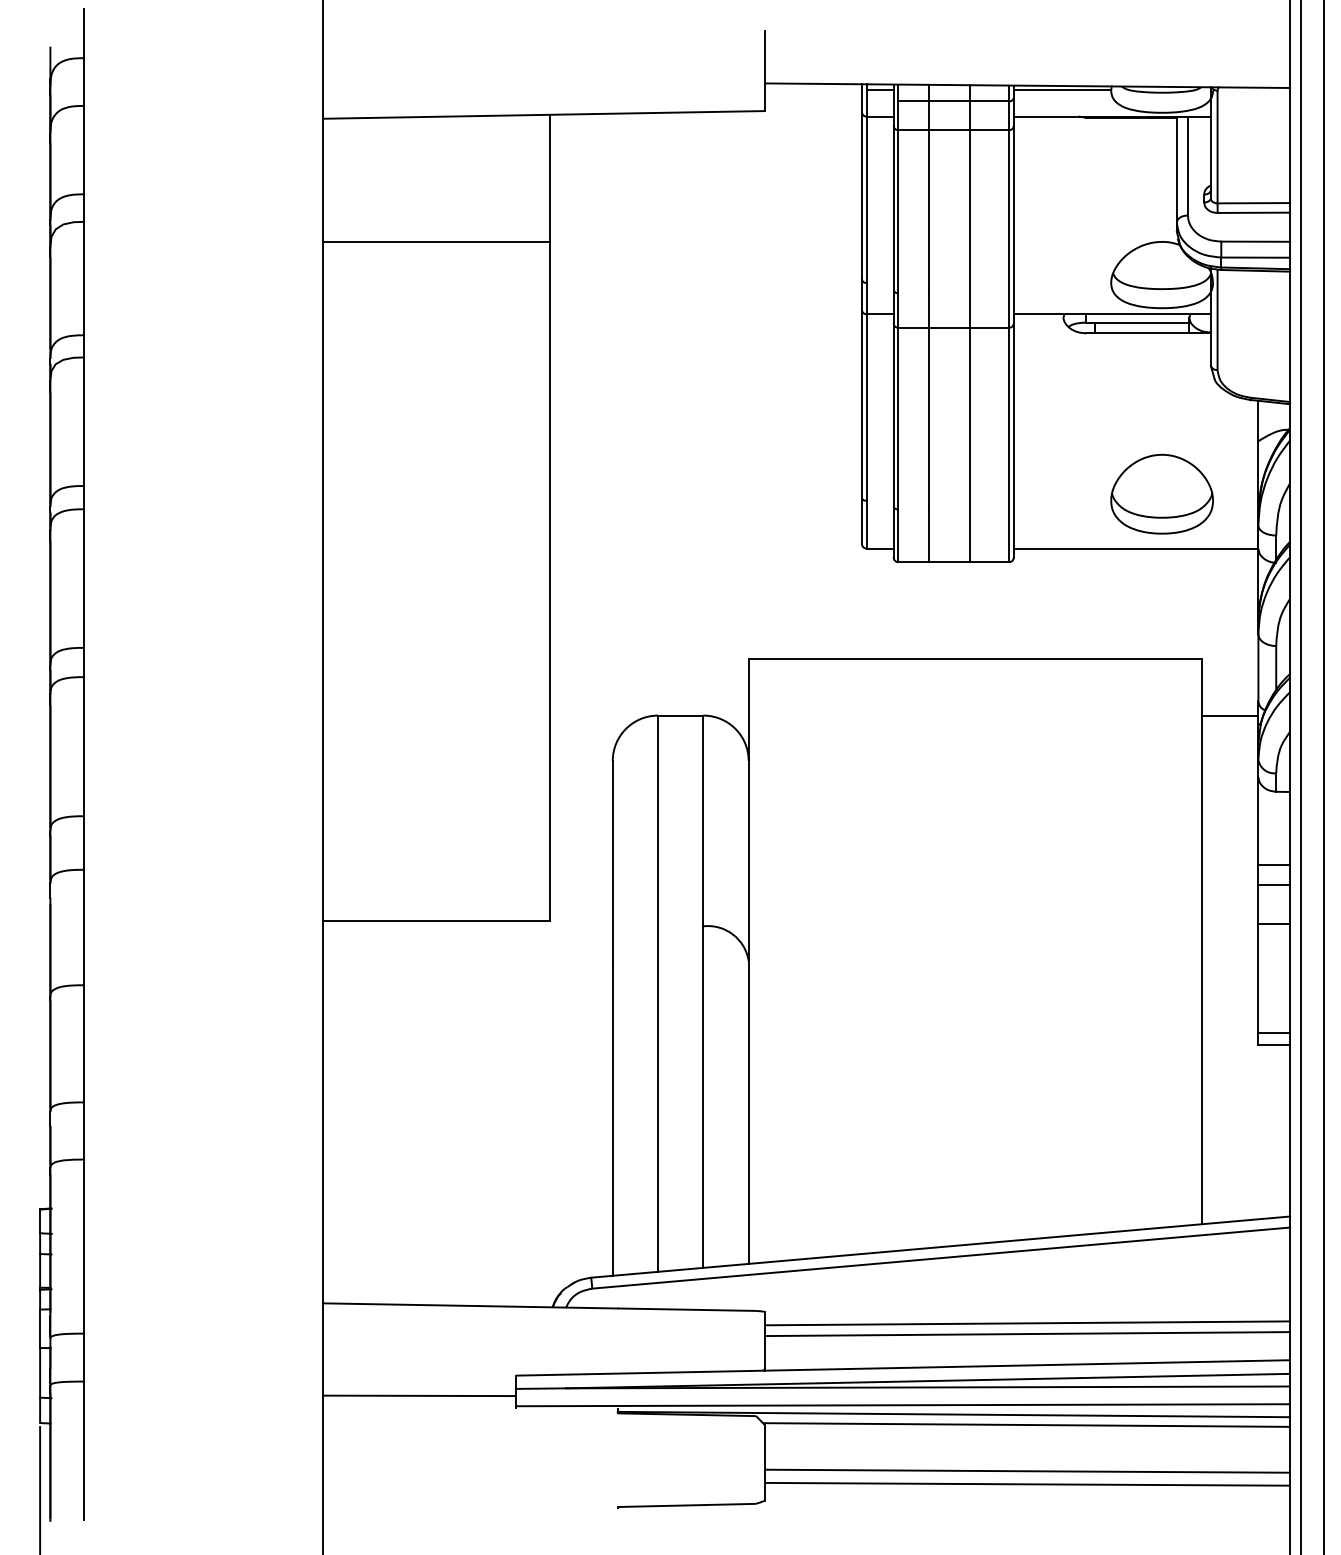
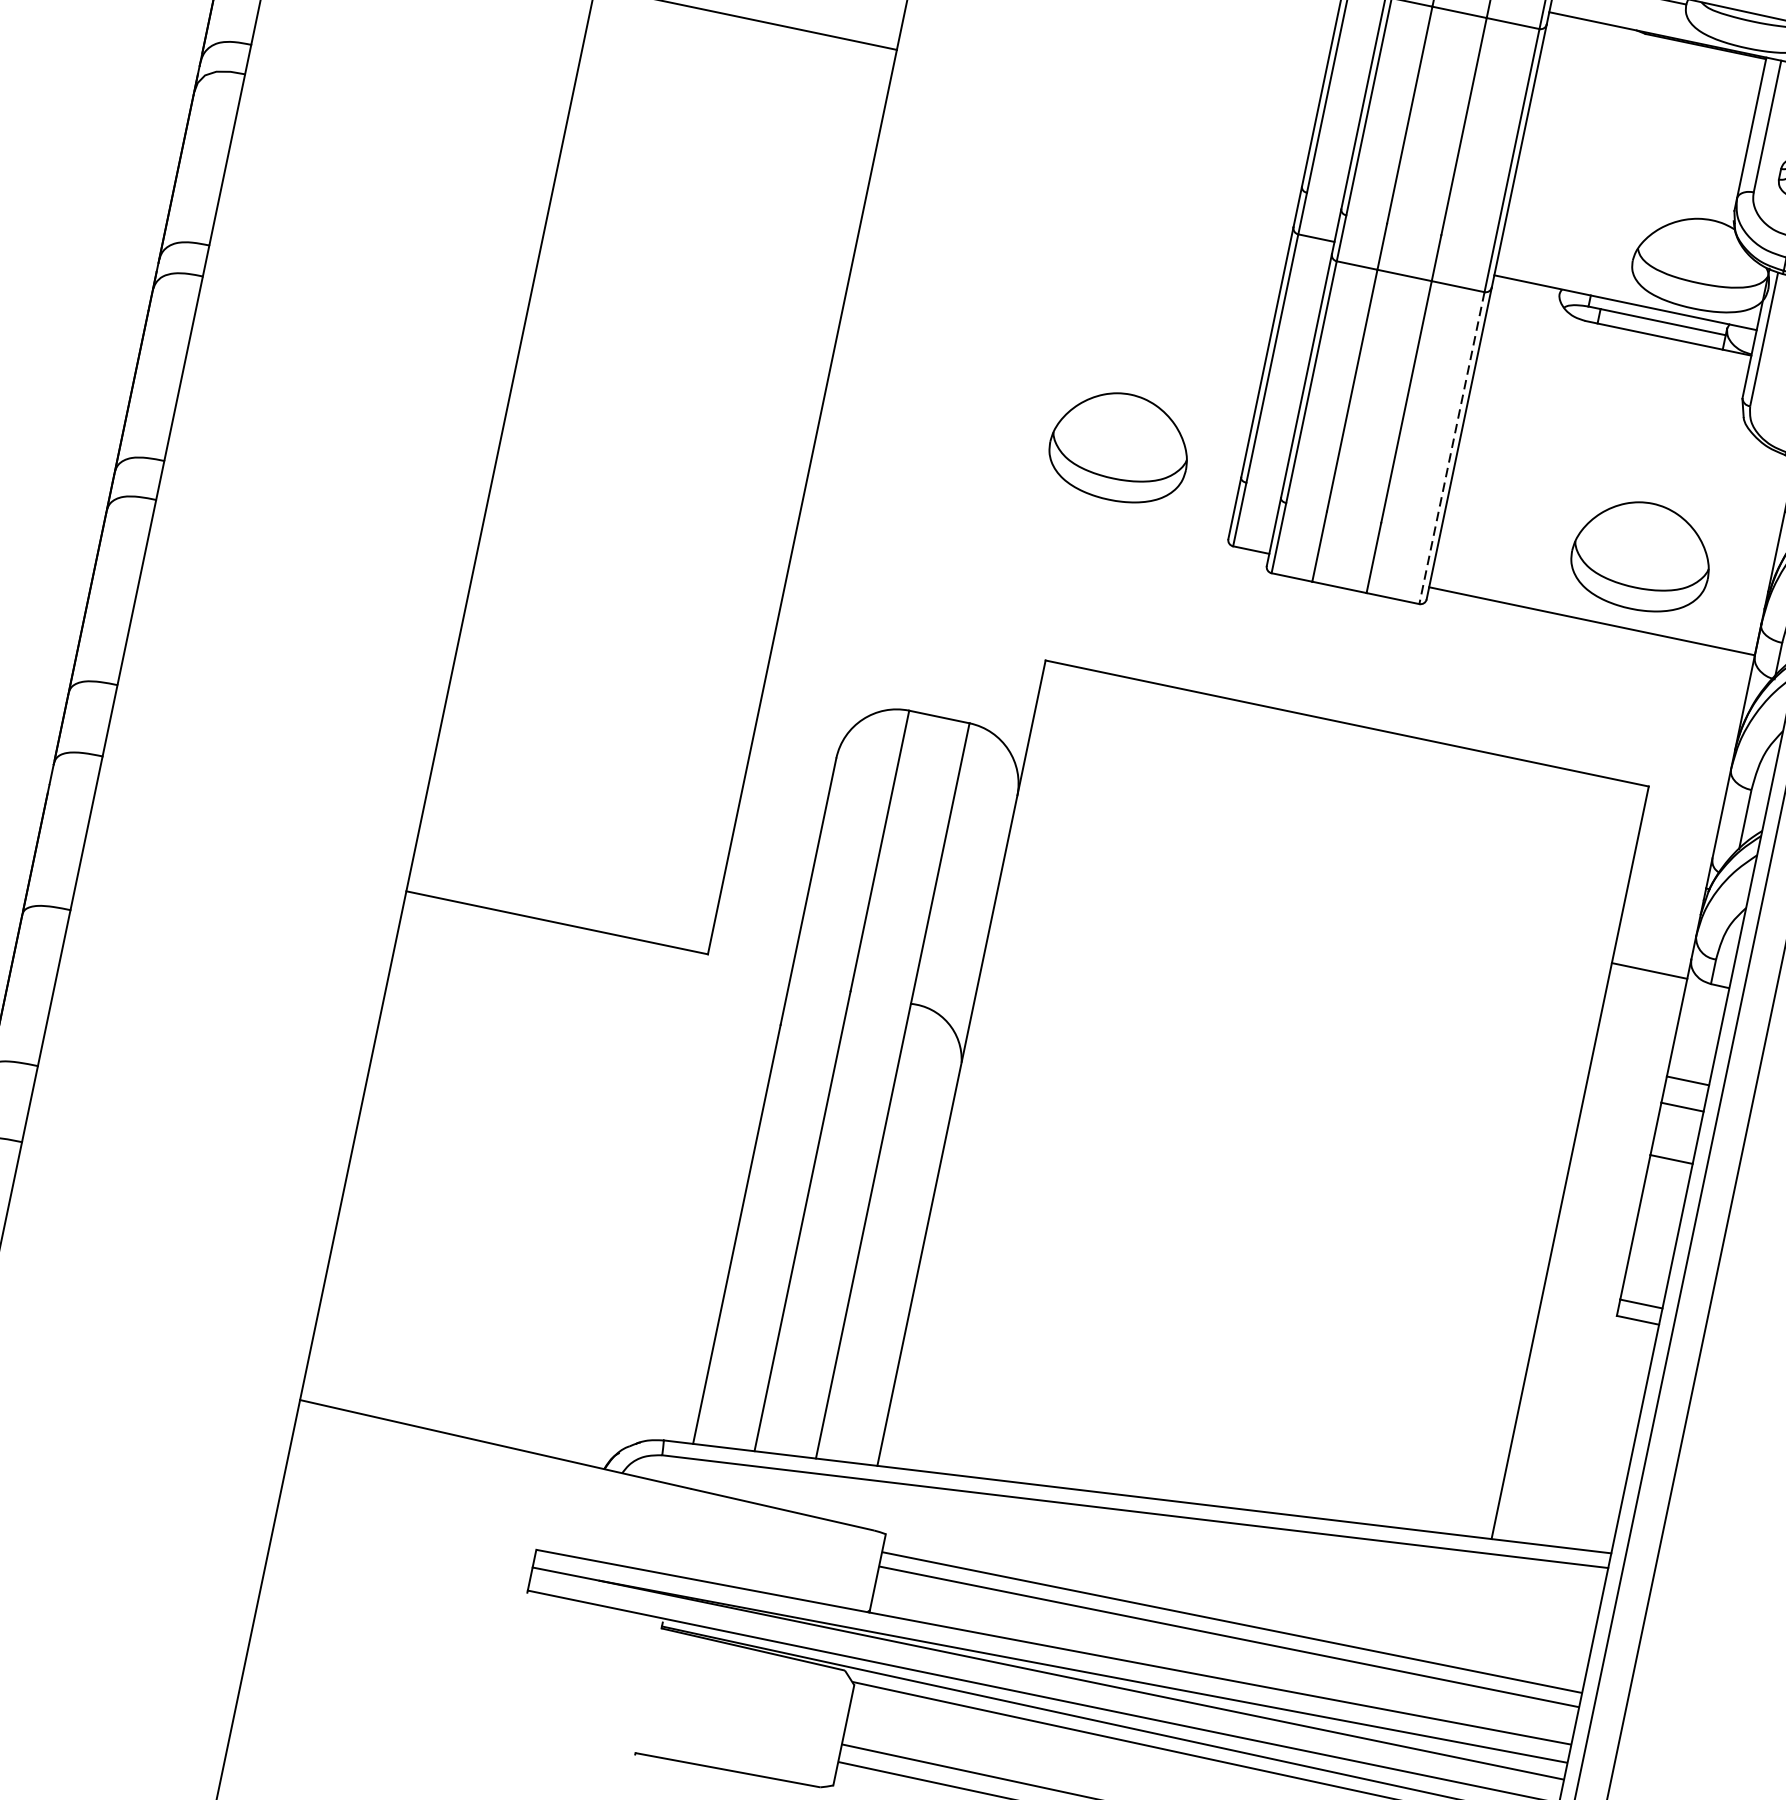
line: (1009, 445) -> (1452, 448), solid -> dashed
part: (769, 493) -> (1119, 446), added
line: (1229, 715) -> (1648, 970), moved
line: (419, 1395) -> (402, 1549), removed

